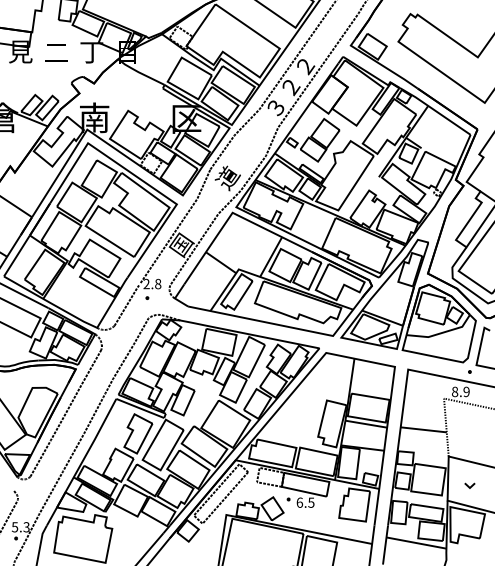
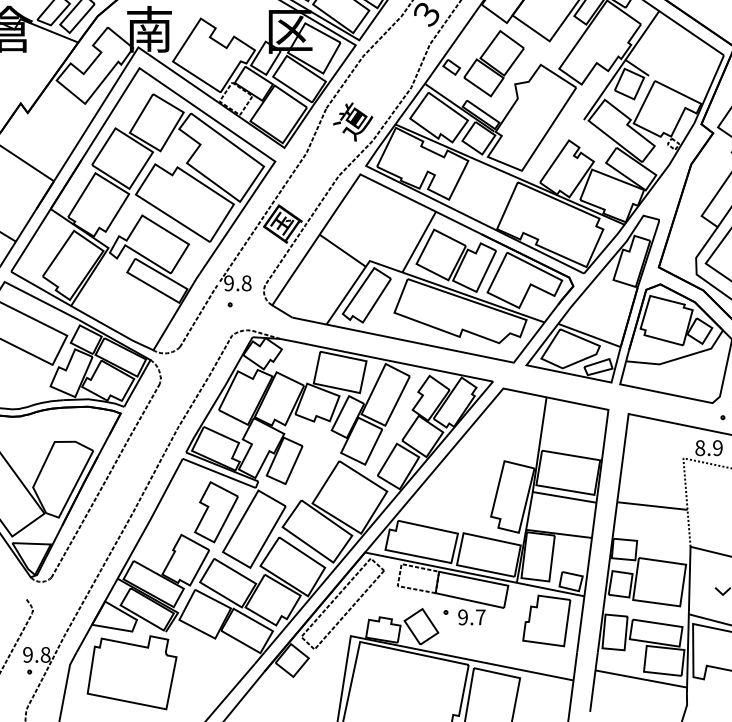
text: (146, 284) -> (228, 283), 2.8 -> 9.8
text: (305, 502) -> (471, 617), 6.5 -> 9.7
text: (20, 527) -> (36, 655), 5.3 -> 9.8

